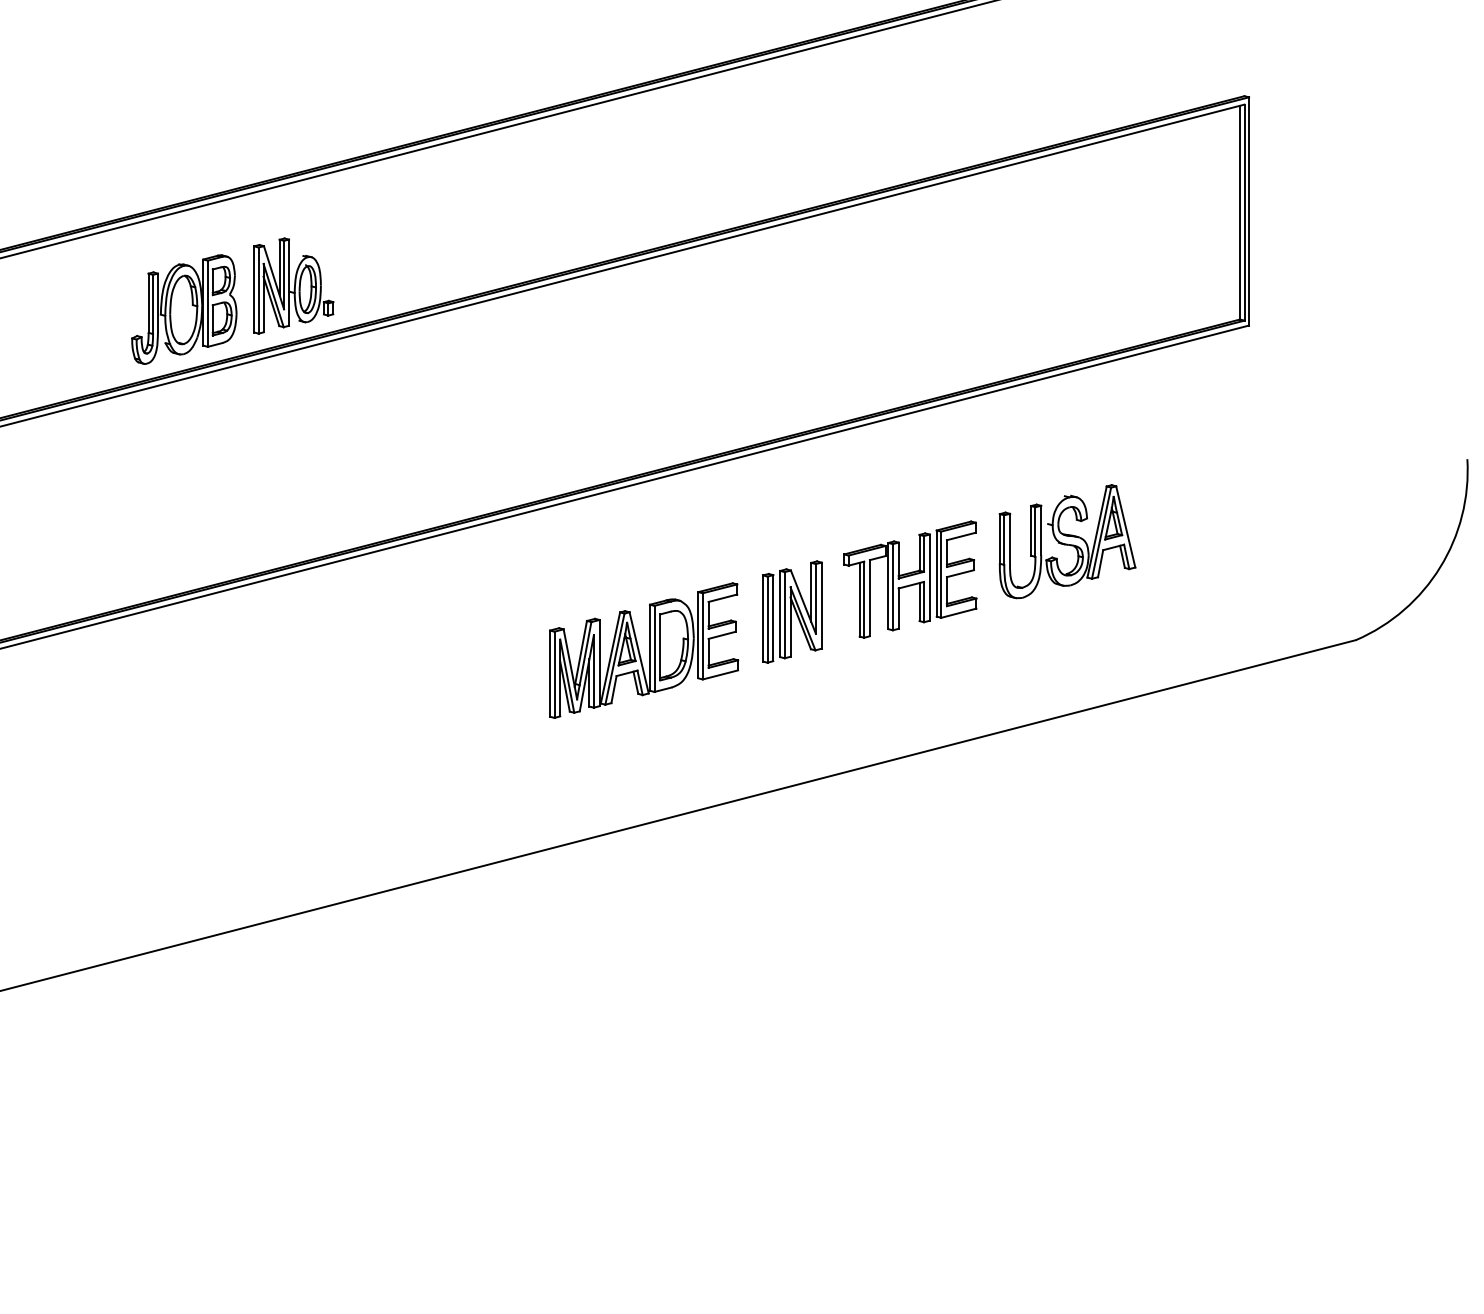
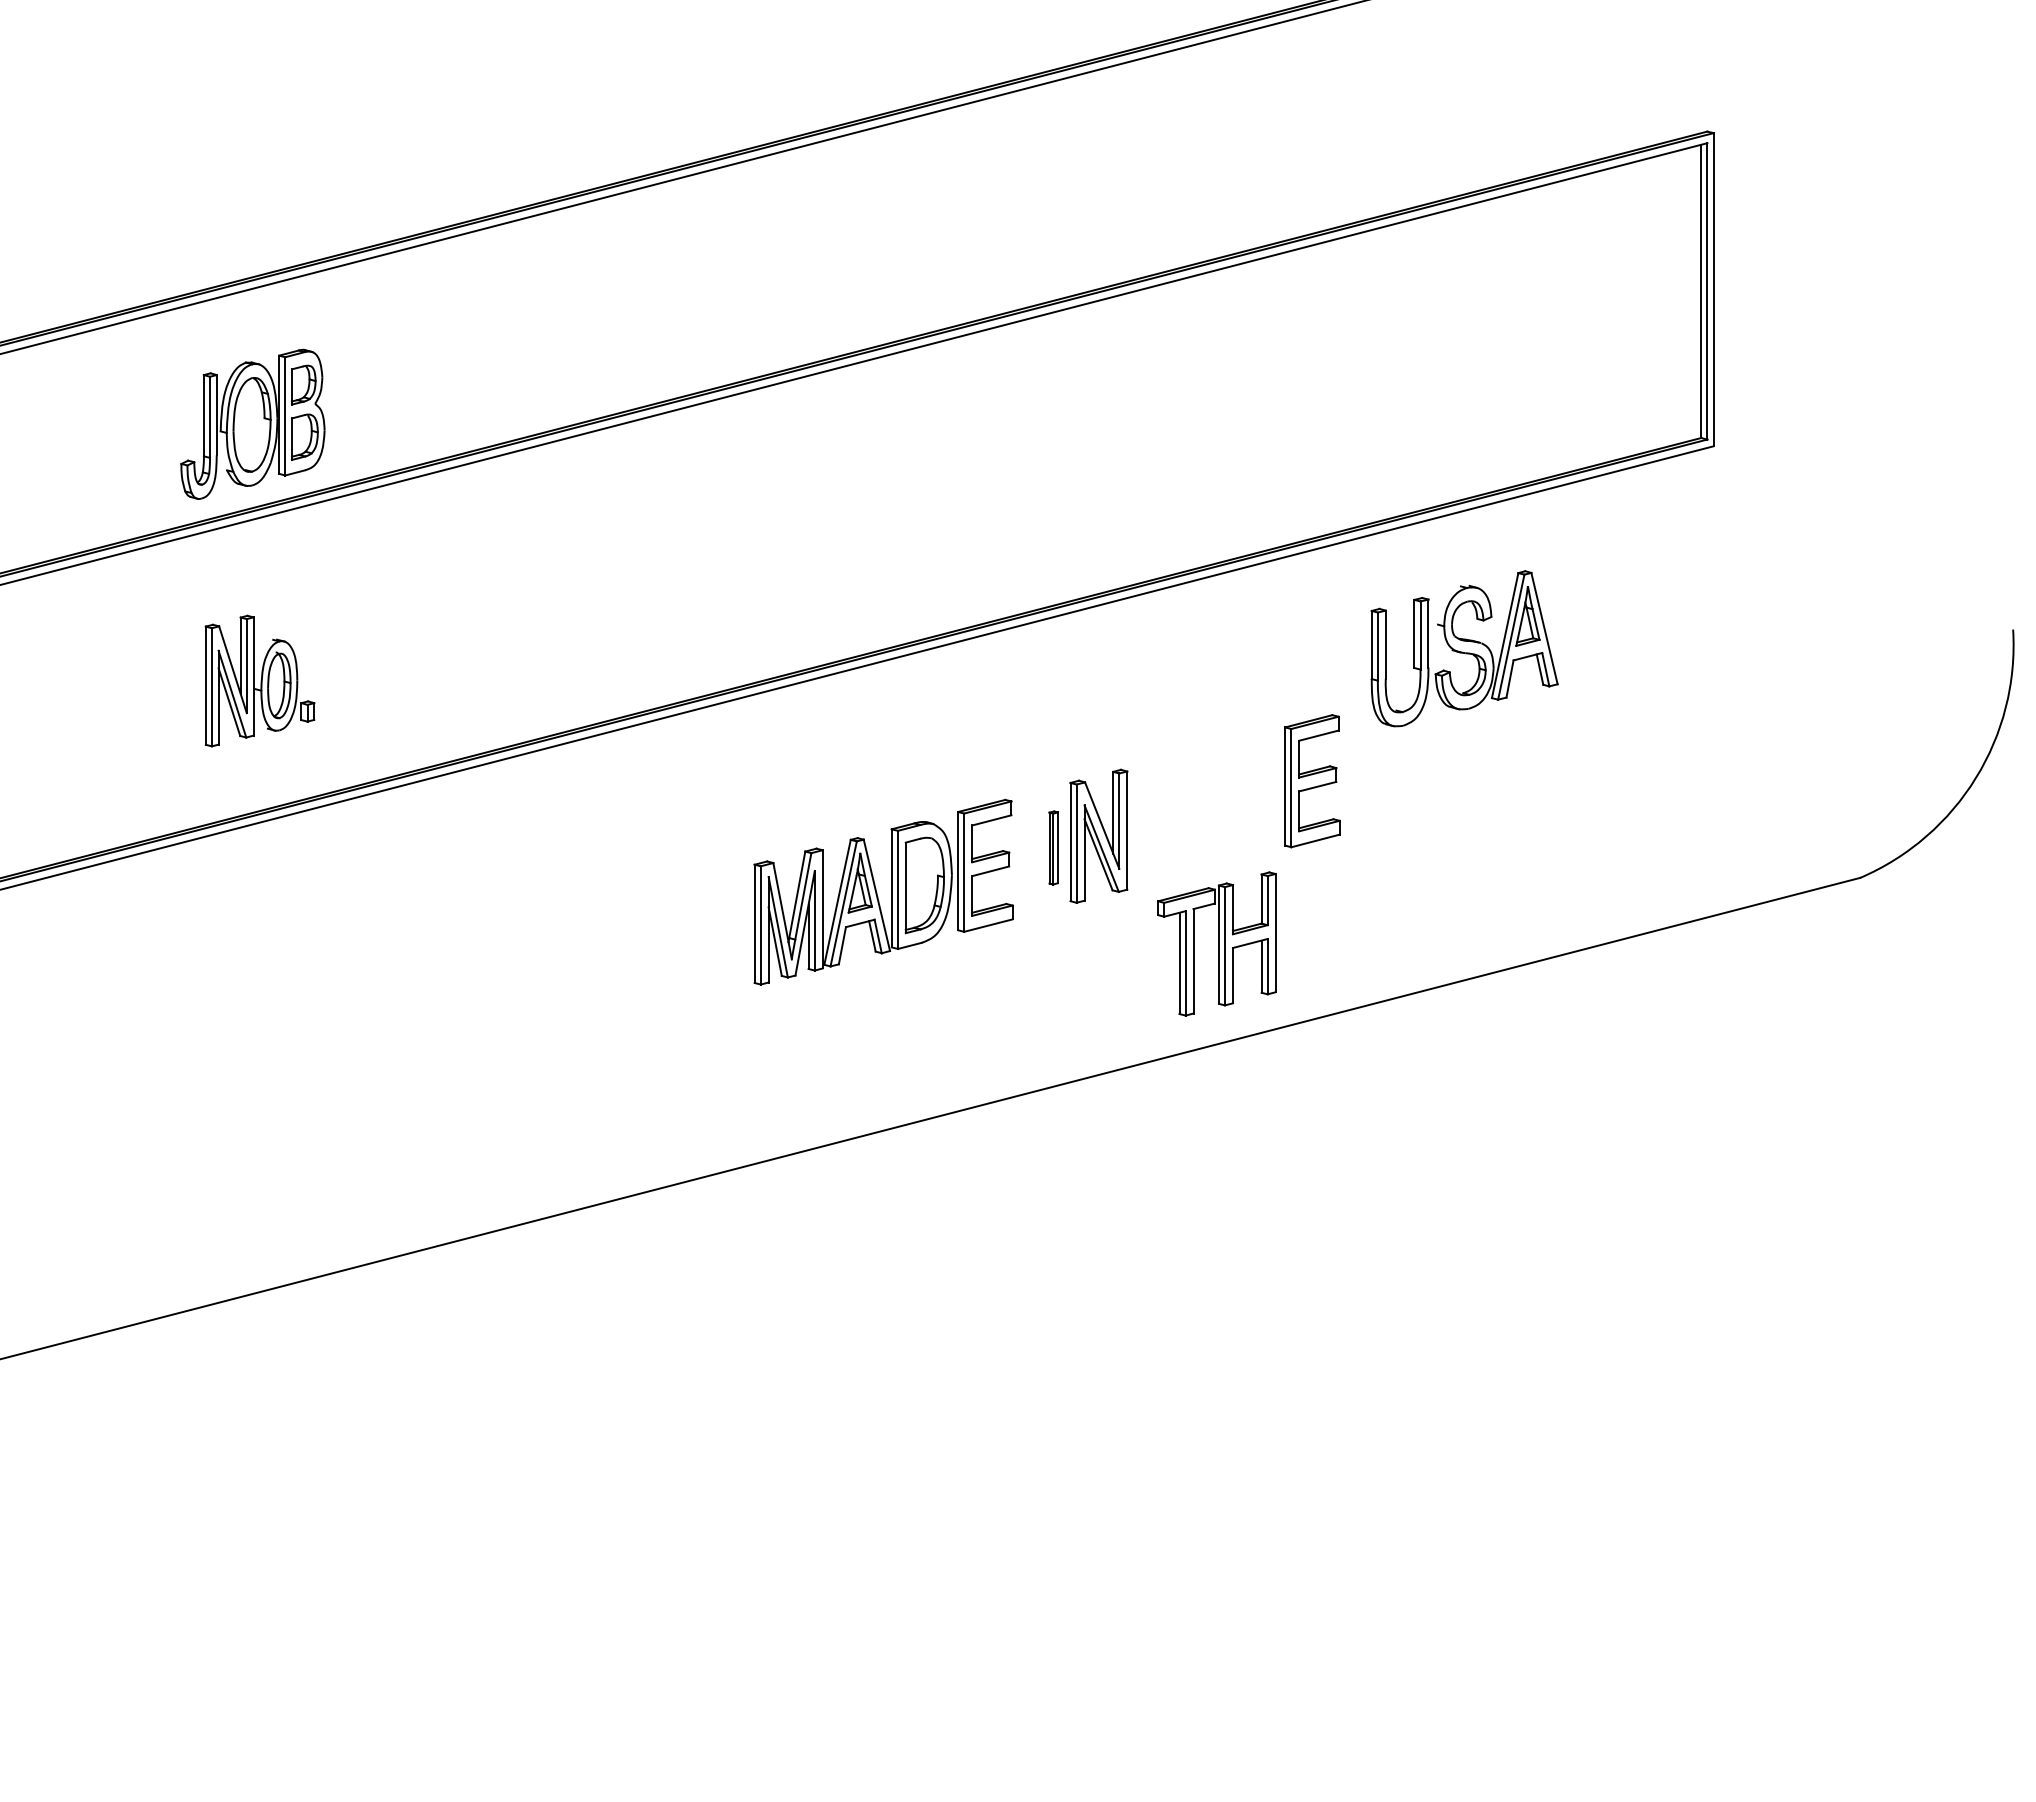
part: (293, 285) -> (259, 680), moved
part: (1067, 541) -> (1464, 648), moved
part: (886, 585) -> (1216, 943), moved
part: (767, 618) -> (1053, 847), size x0.6

